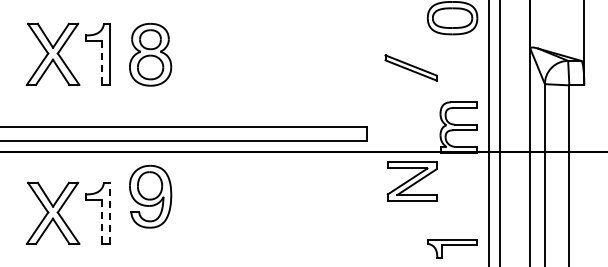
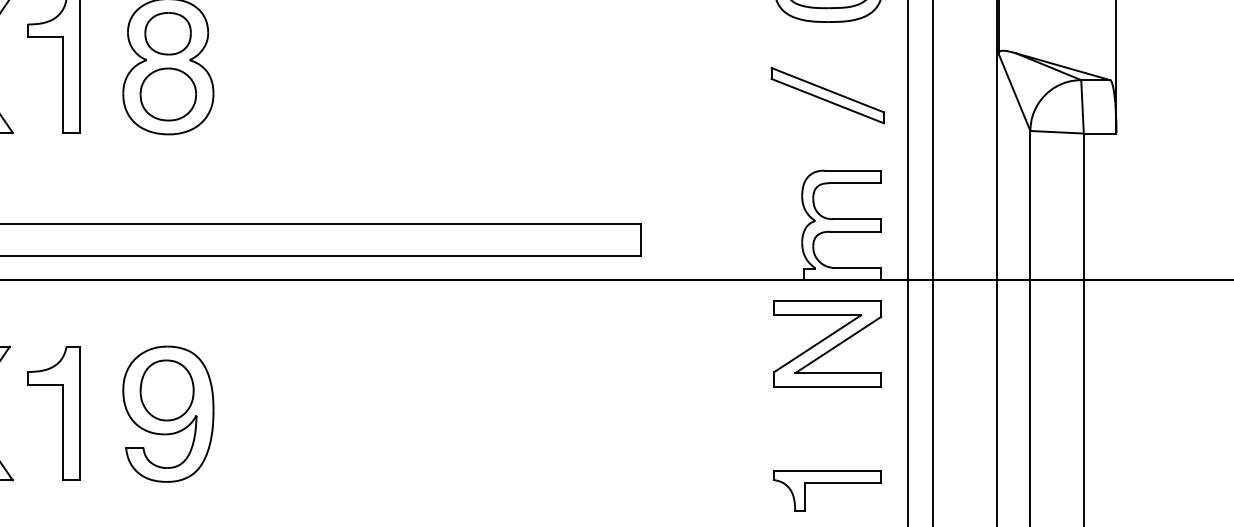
line: (102, 63) -> (63, 85), dashed -> solid
part: (410, 67) -> (826, 94), moved
part: (411, 181) -> (826, 343), moved
part: (150, 196) -> (168, 413), moved
line: (110, 213) -> (80, 413), dashed -> solid
line: (102, 222) -> (63, 433), dashed -> solid

